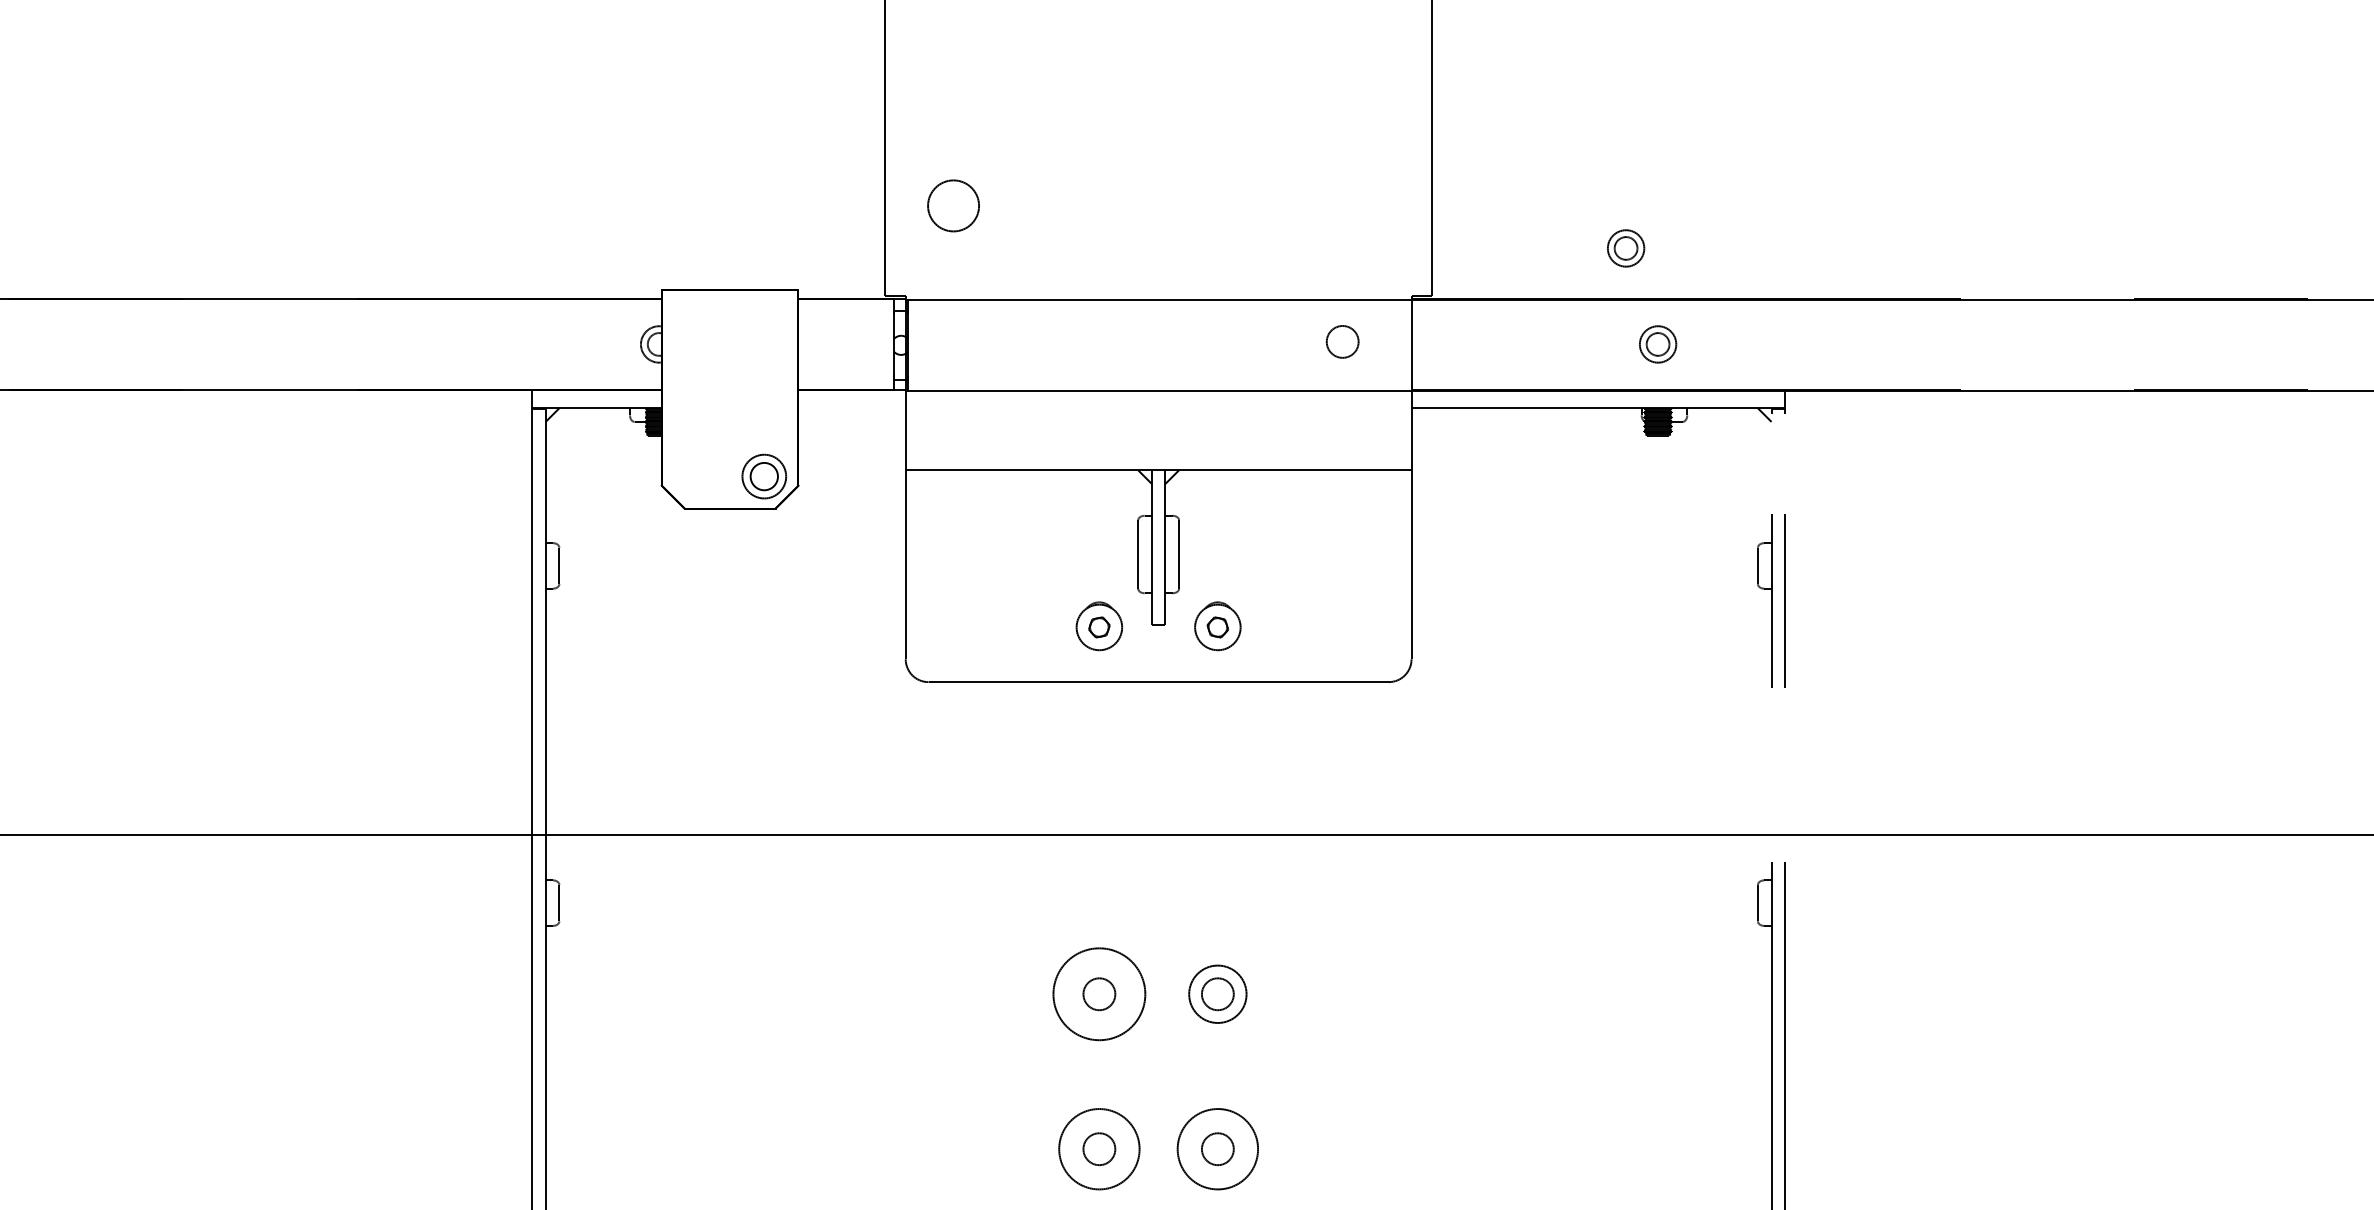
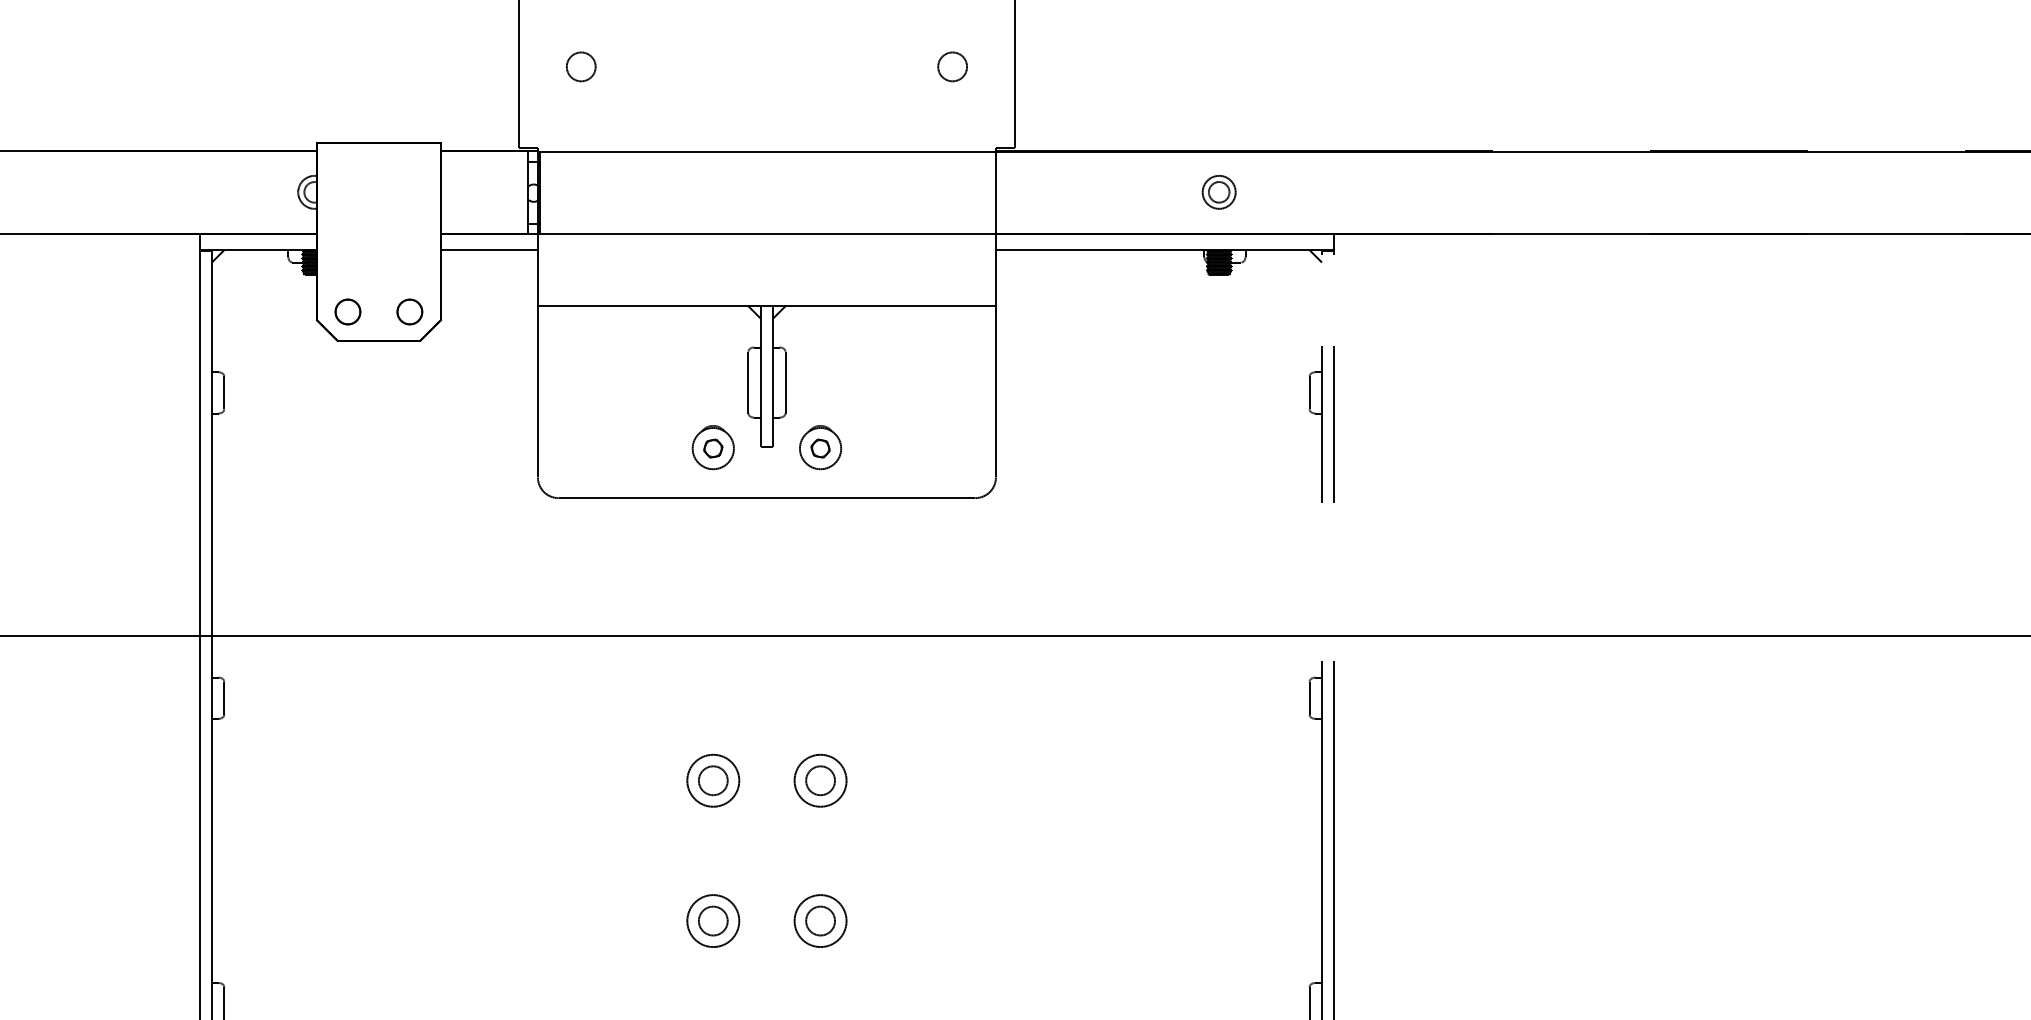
circle: (953, 205) -> (581, 66), size x0.62
part: (1626, 248) -> (1190, 105), removed
circle: (1342, 341) -> (952, 66), moved
line: (851, 408) -> (488, 250), added
circle: (695, 476) -> (347, 311), added
circle: (763, 476) -> (409, 311), size x0.62
circle: (1099, 993) -> (713, 780), size x0.62
circle: (1099, 1148) -> (713, 920), size x0.71
circle: (1217, 1148) -> (820, 920), size x0.71

